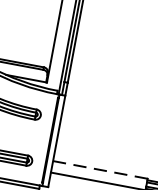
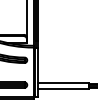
line: (100, 169) -> (63, 82), dashed -> solid

